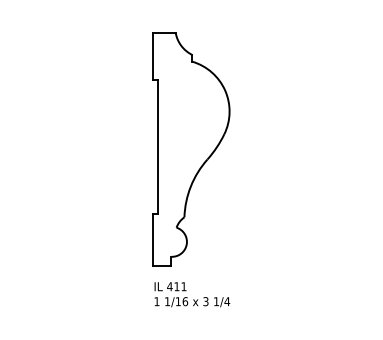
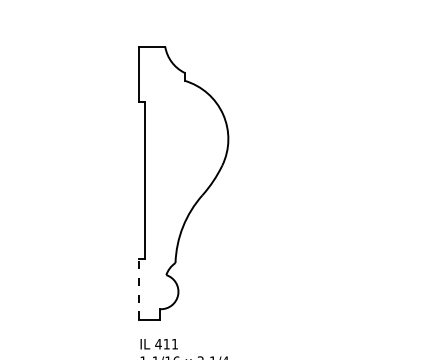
line: (153, 239) -> (139, 288), solid -> dashed

